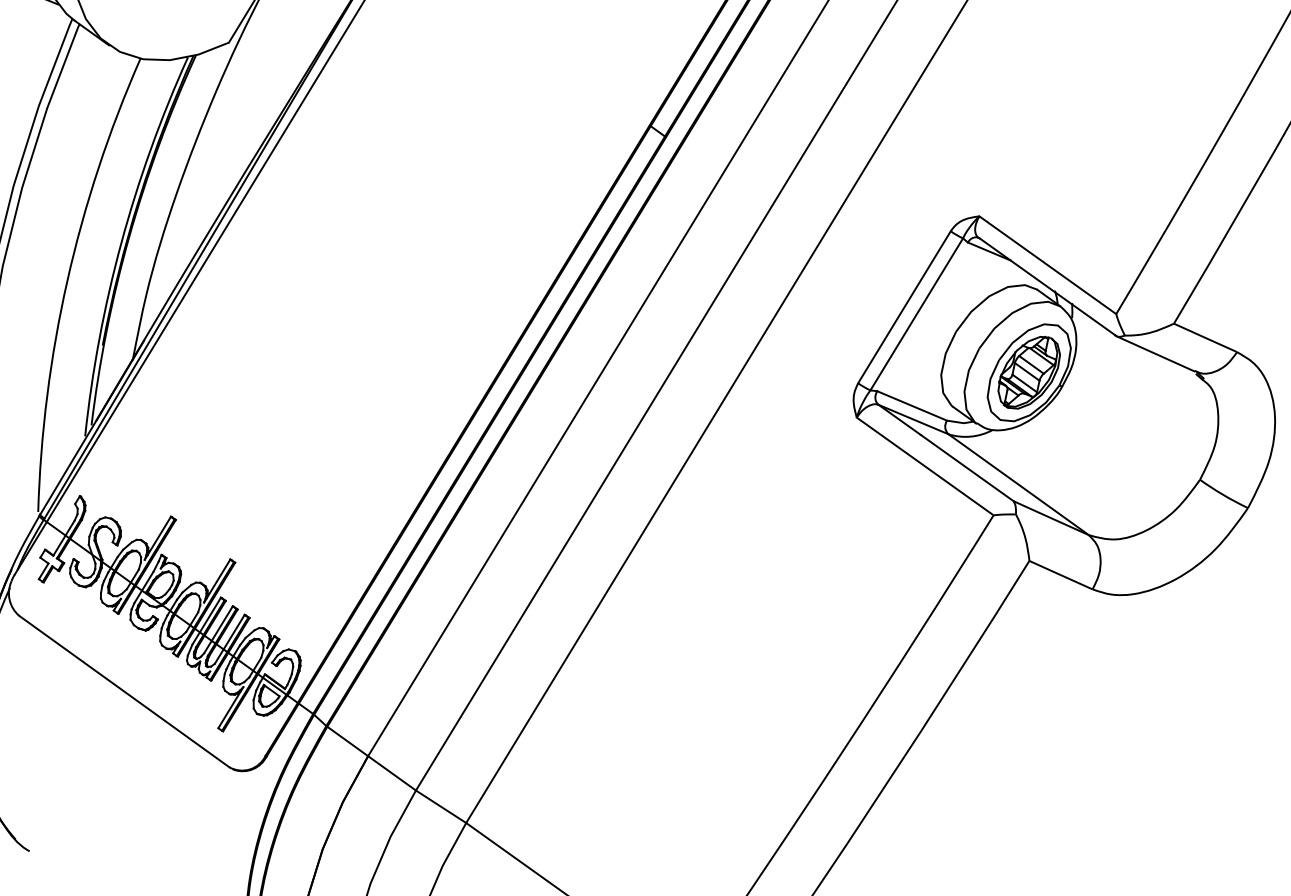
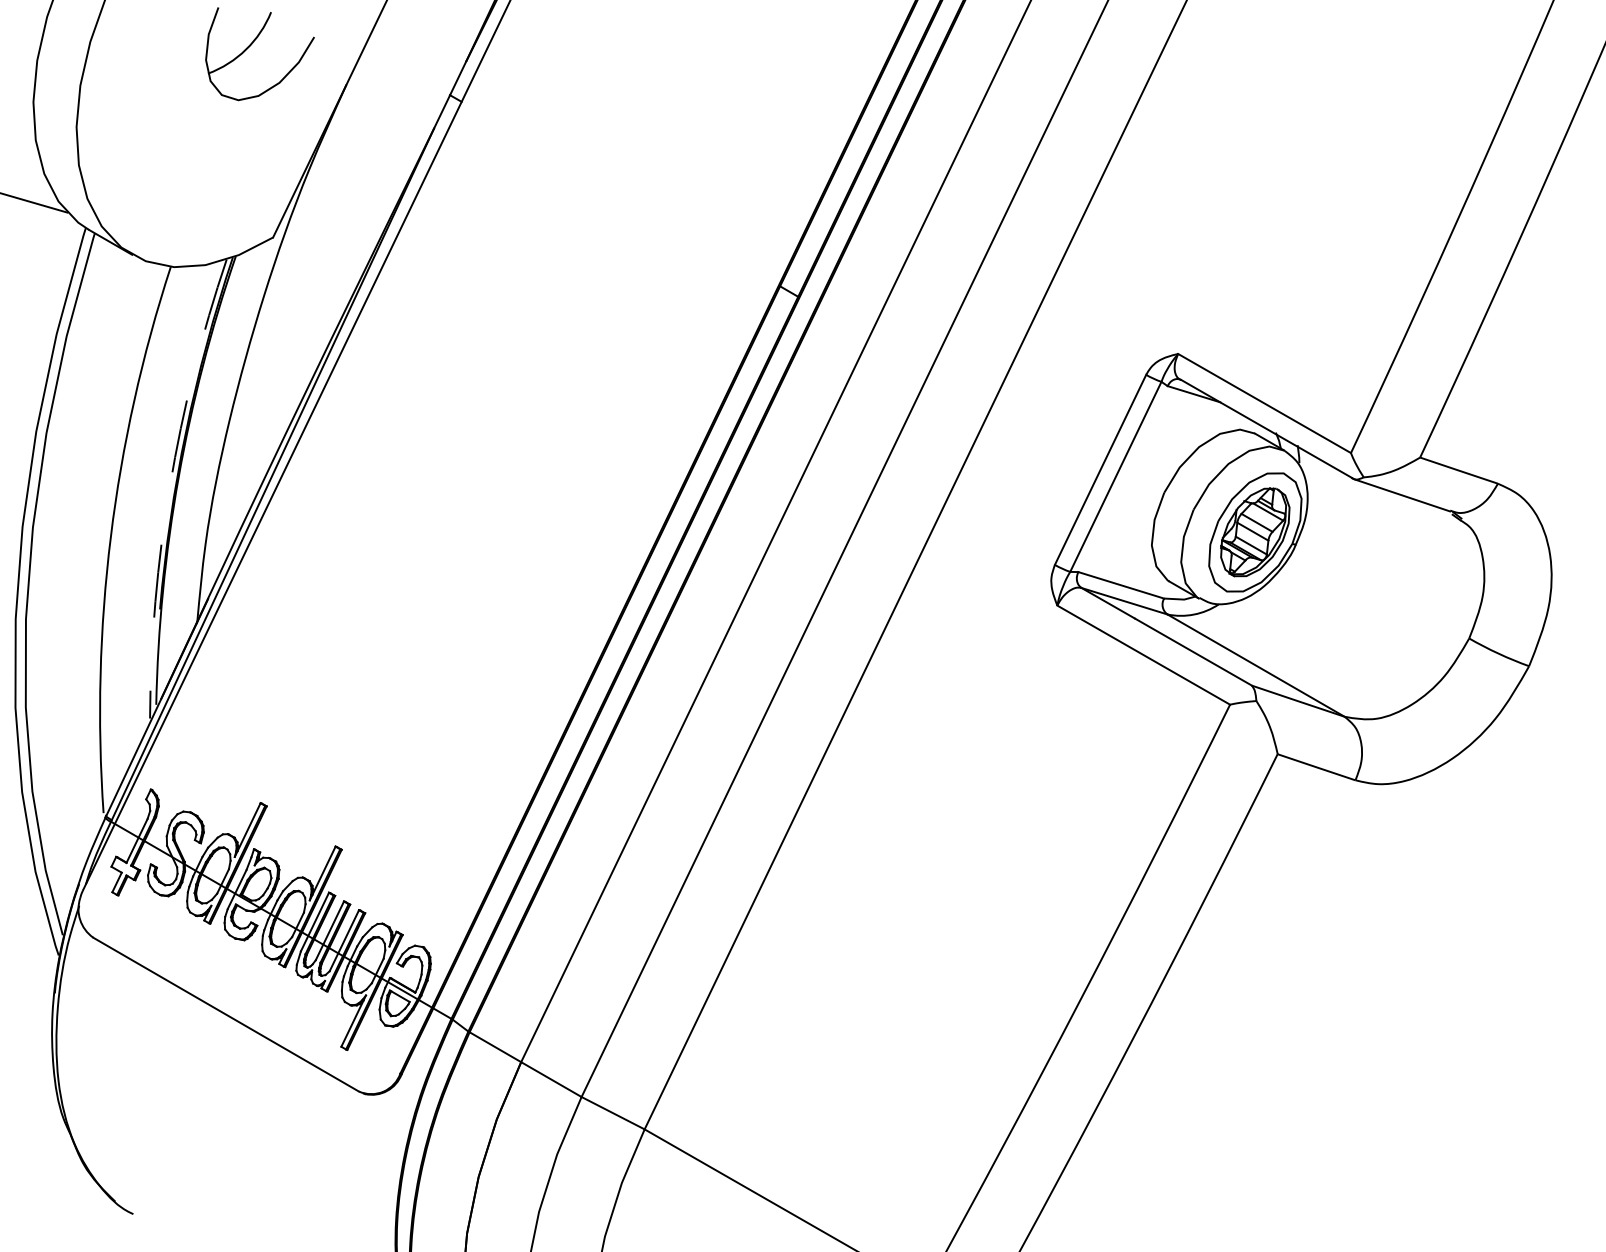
arc: (121, 243) -> (170, 486), solid -> dashed

